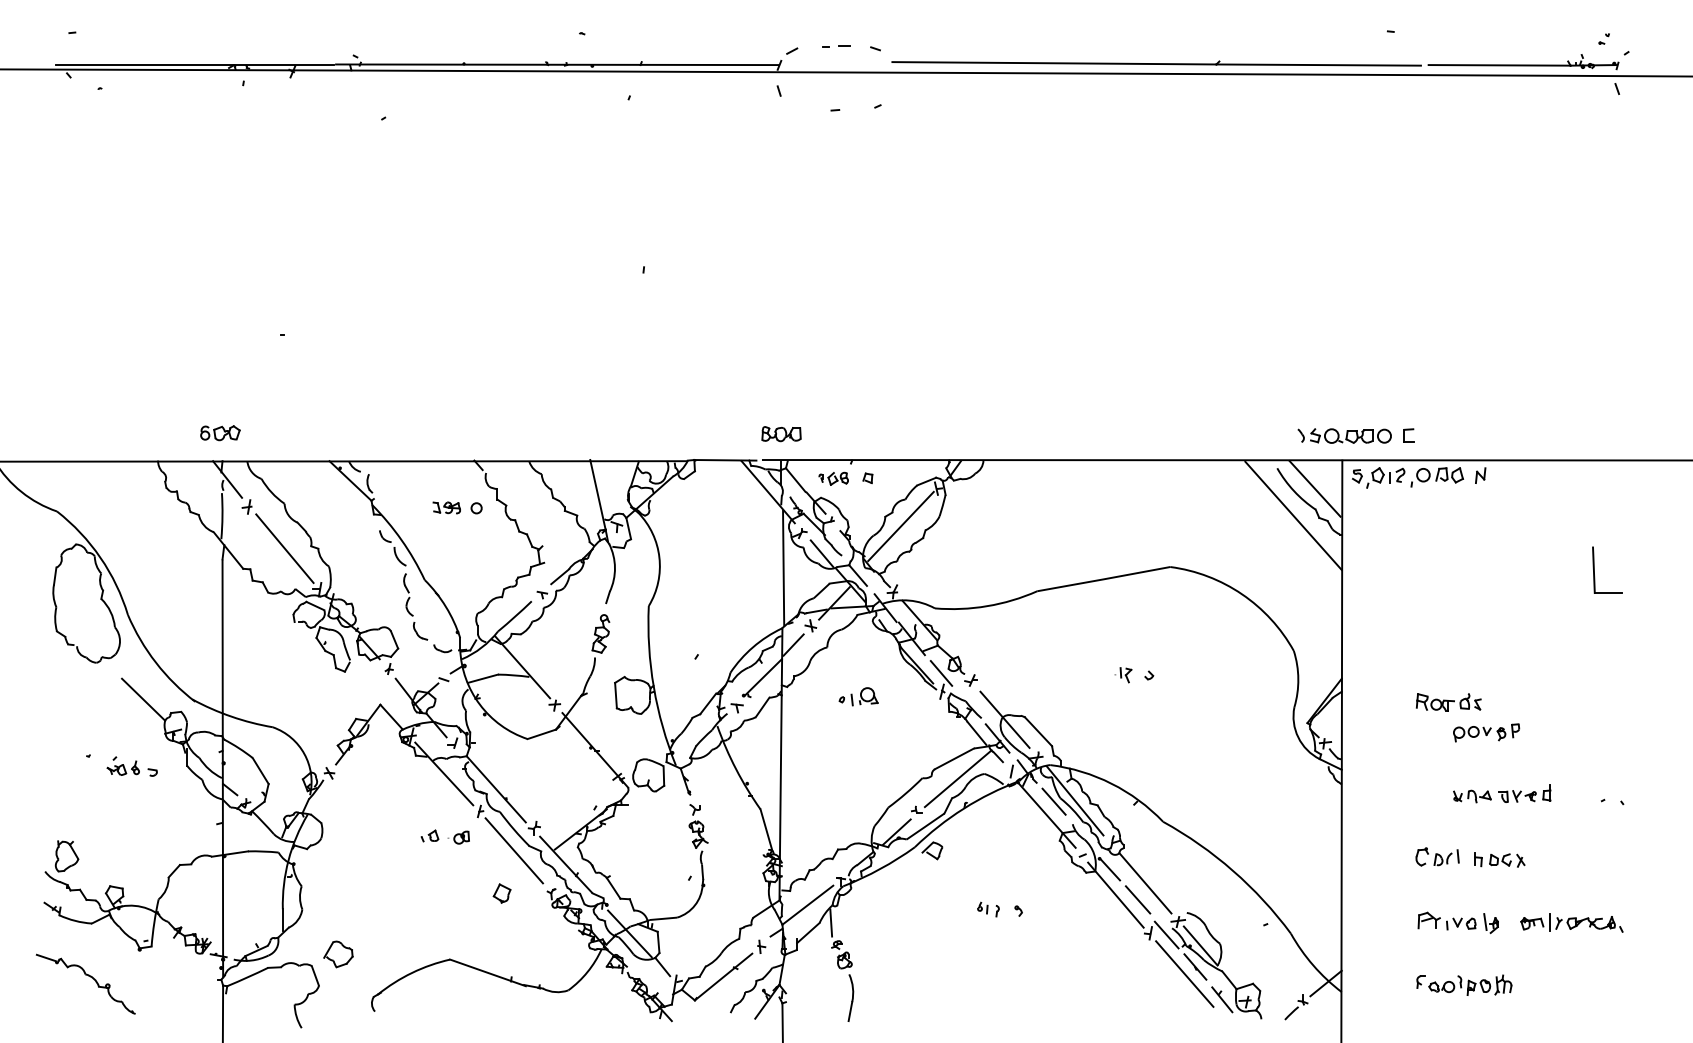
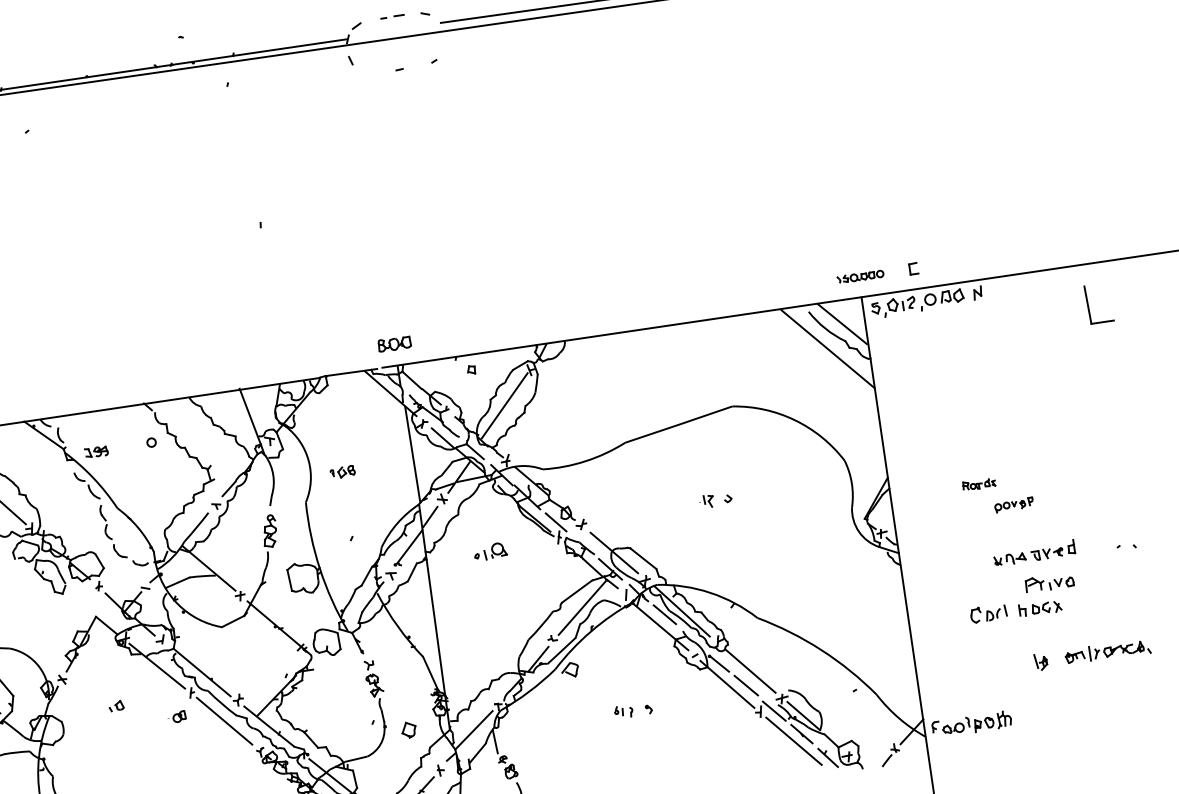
part: (1344, 435) -> (860, 276), size x0.6
part: (833, 478) -> (342, 472), moved
part: (446, 507) -> (96, 451), moved
part: (1594, 569) -> (1088, 304), moved
part: (1448, 702) -> (978, 484), size x0.6
part: (1486, 732) -> (1013, 504), size x0.7
part: (429, 835) -> (115, 705), moved
part: (501, 893) -> (408, 730), moved
part: (1446, 920) -> (1049, 582), moved
part: (1464, 984) -> (971, 723), moved

